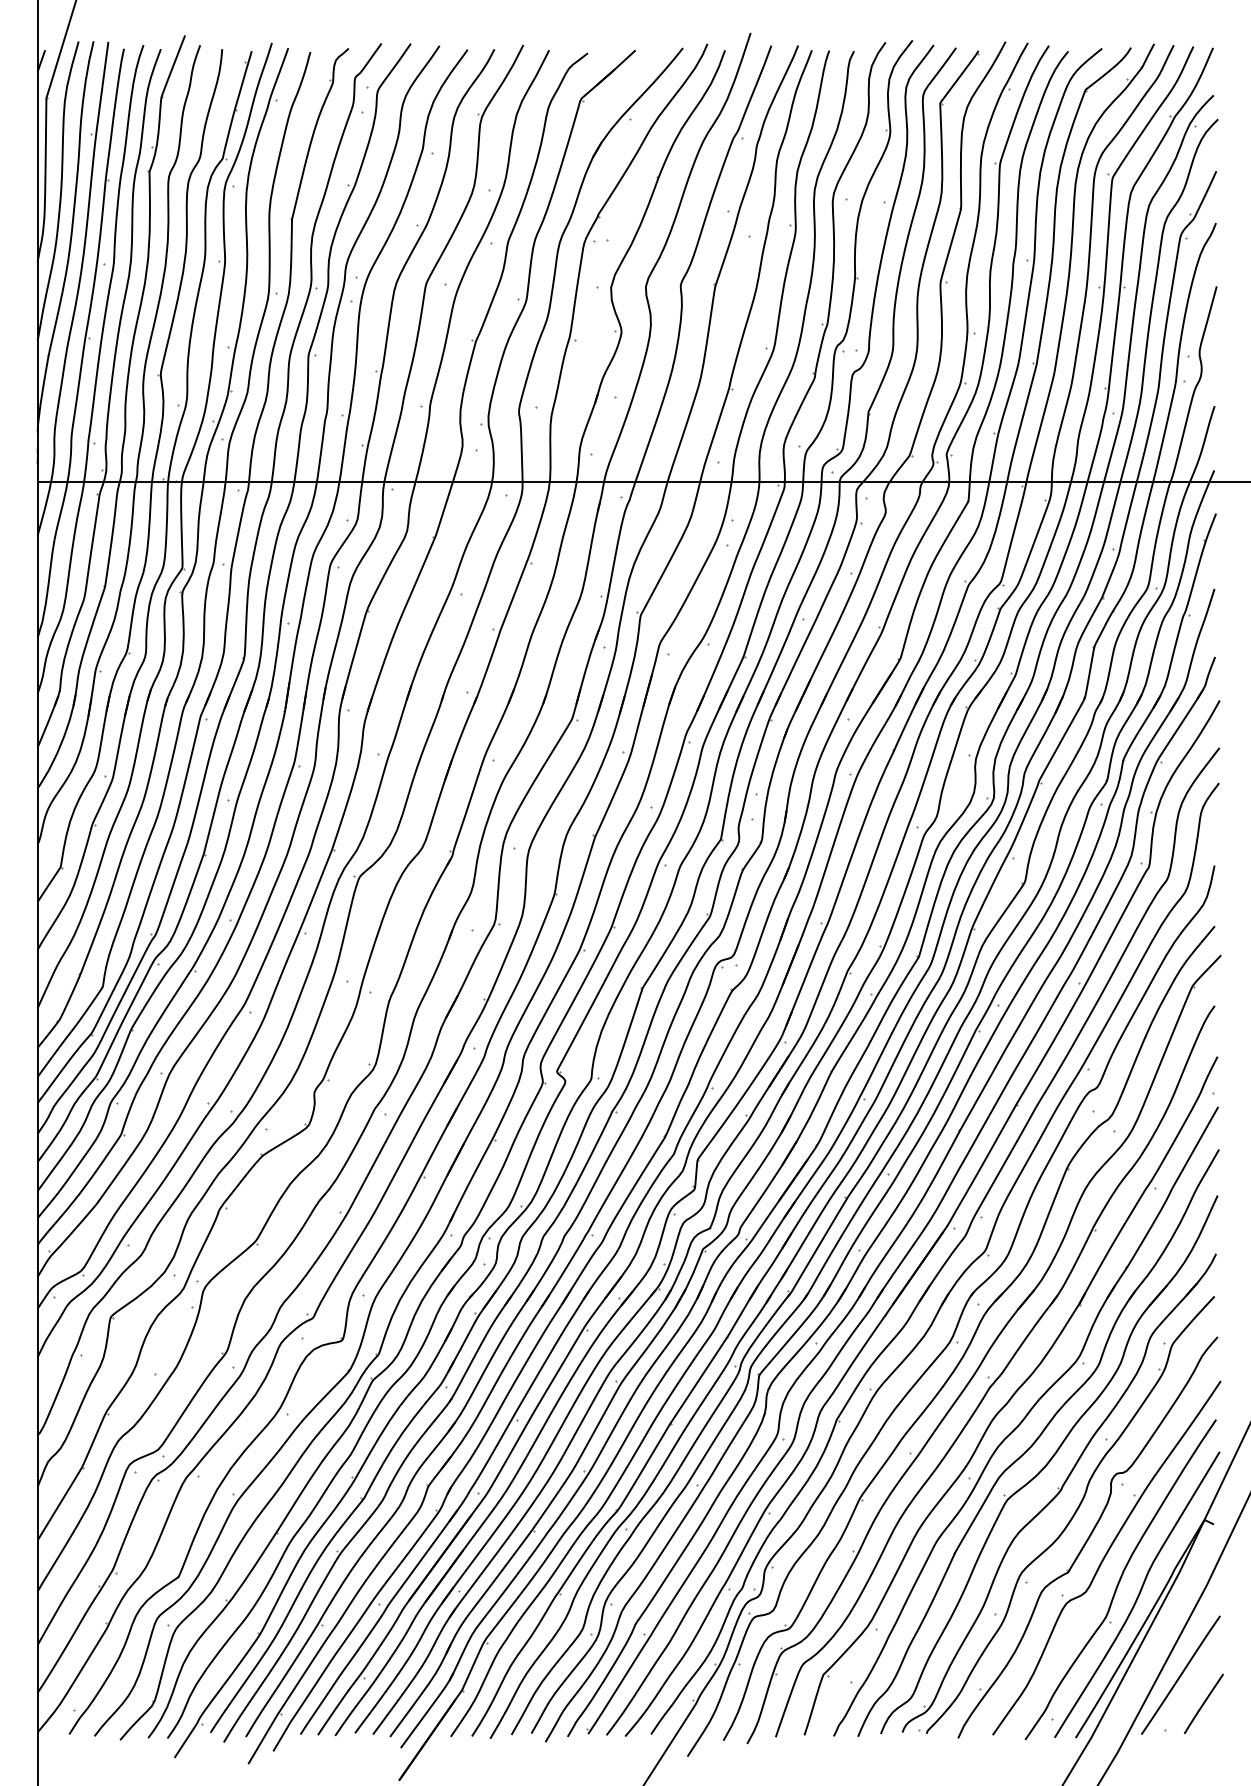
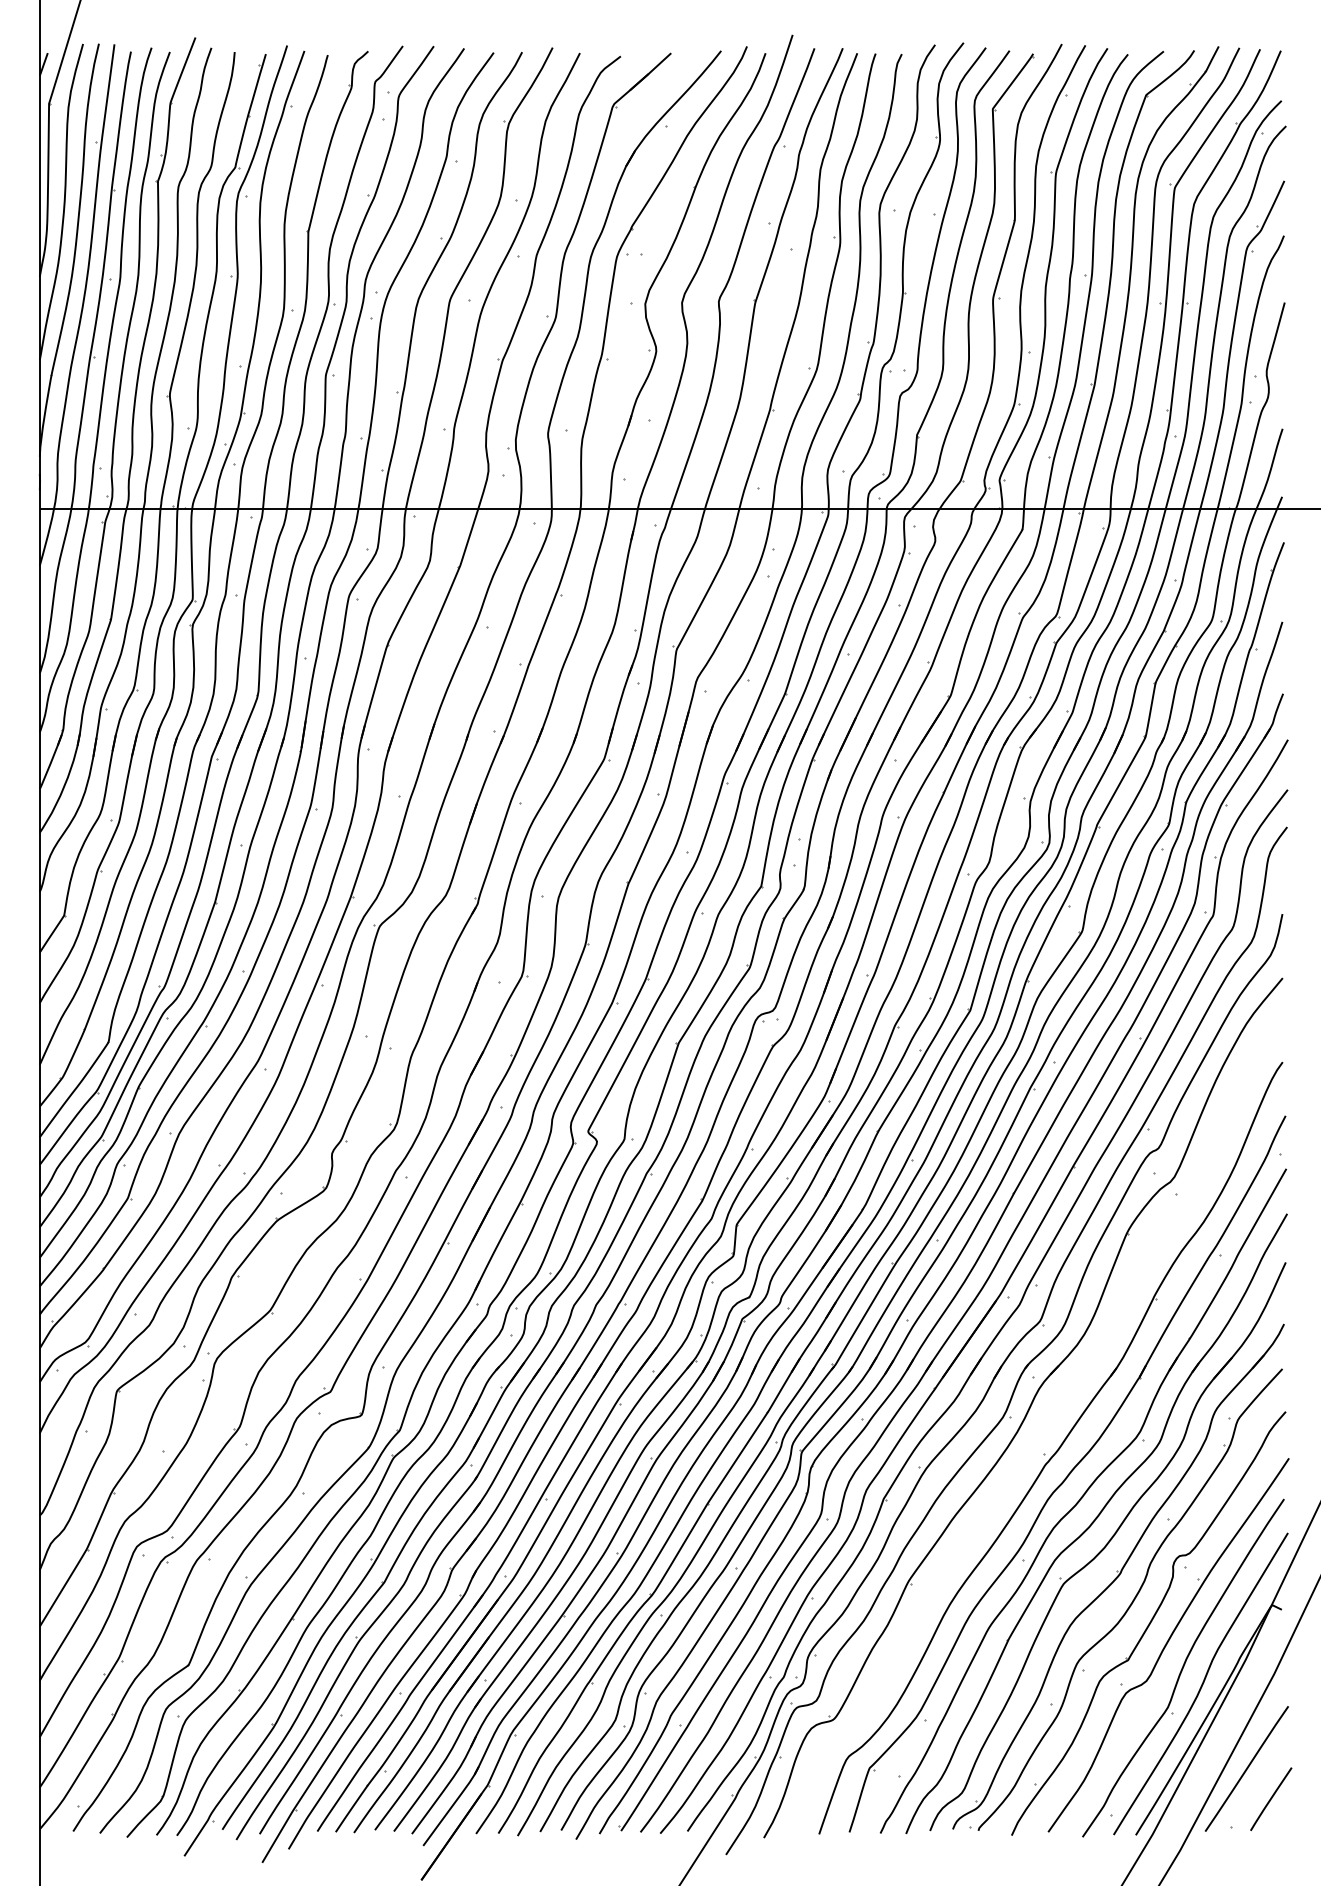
part: (983, 1349) -> (1038, 1424), removed

